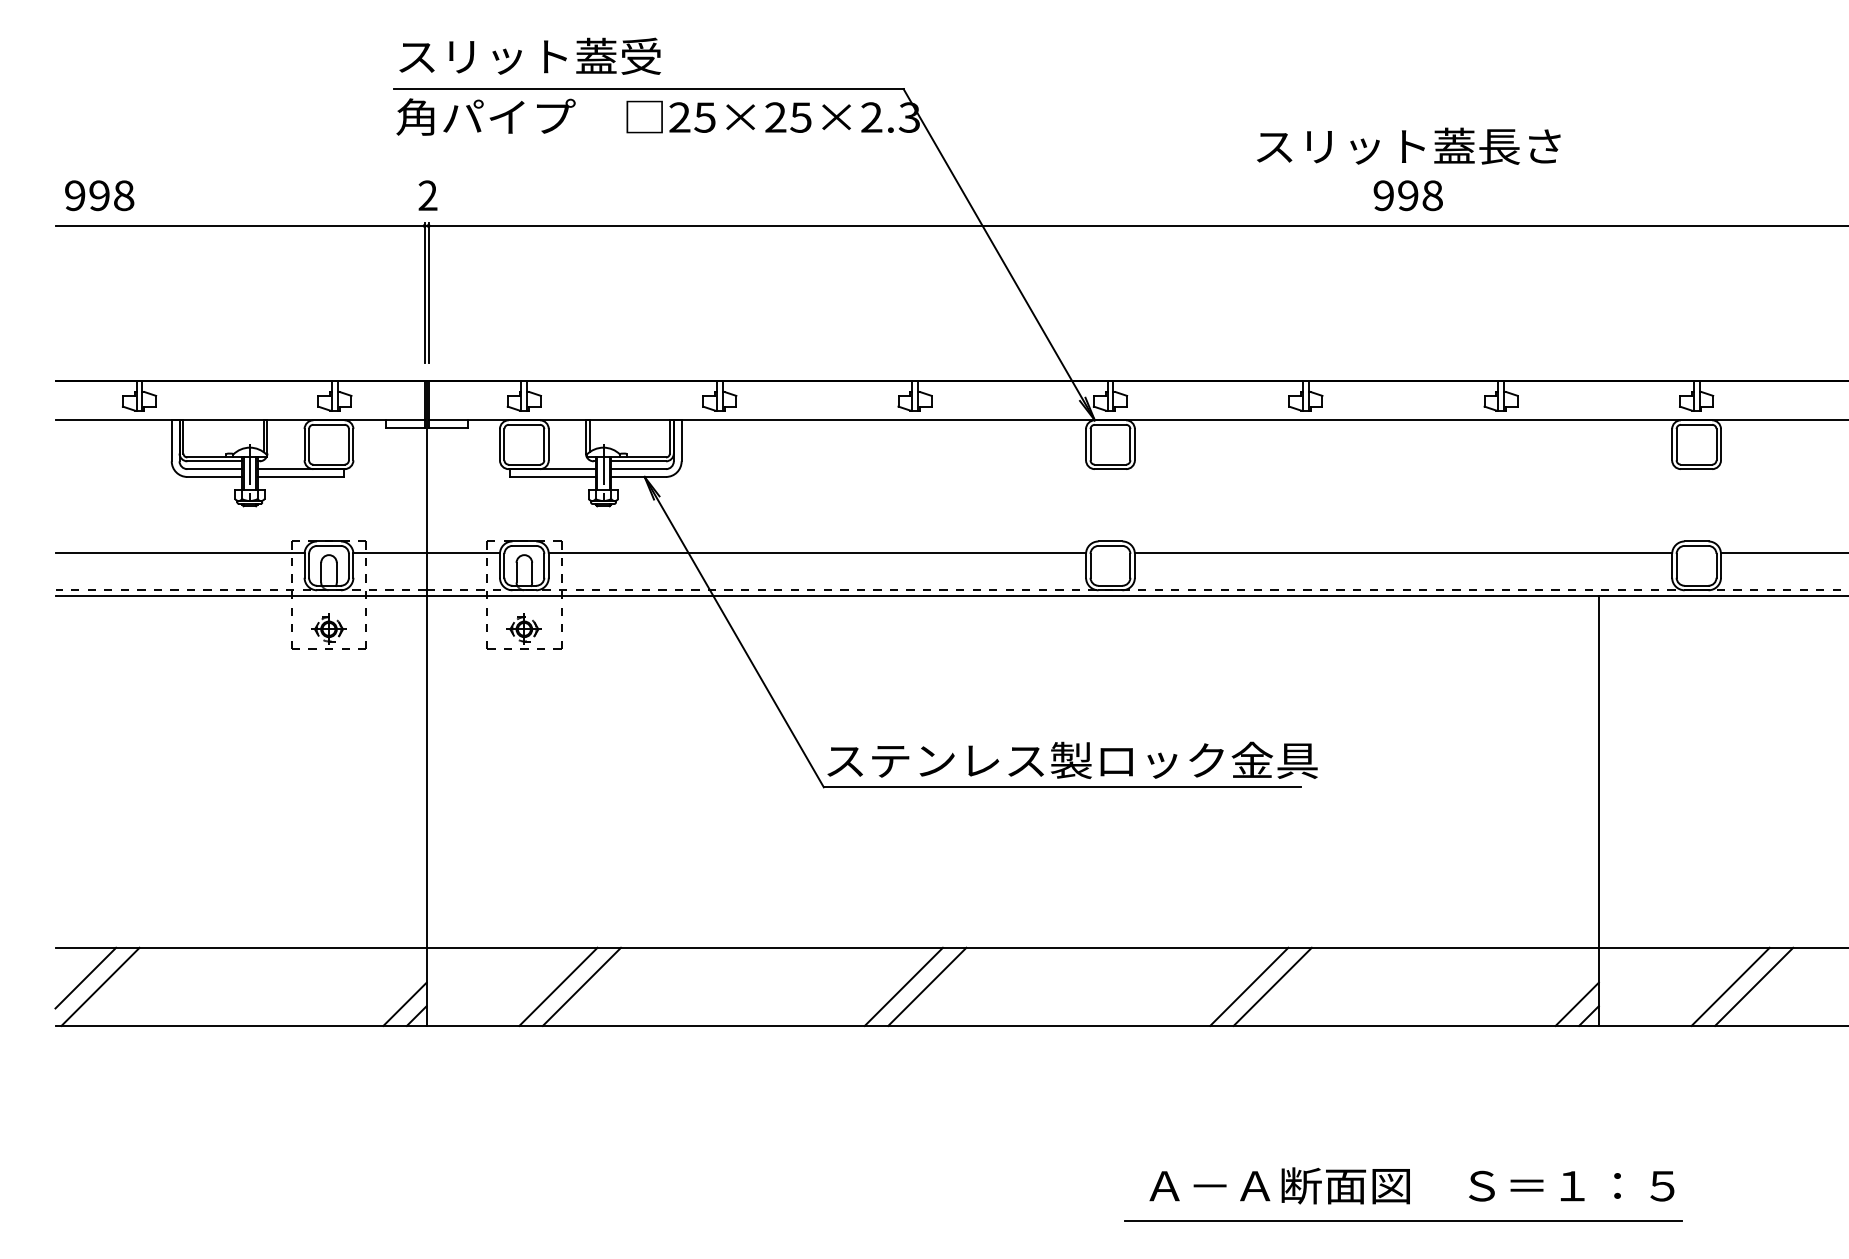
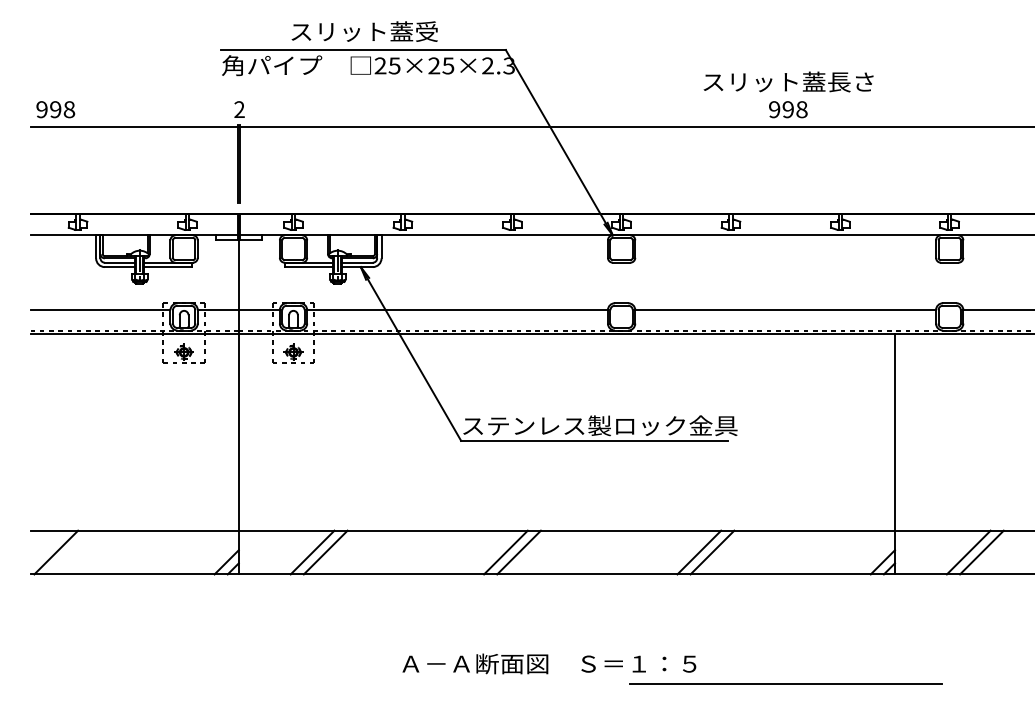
text: (529, 56) -> (364, 31), moved
line: (84, 977) -> (47, 547), removed
text: (1412, 1185) -> (549, 663), moved

